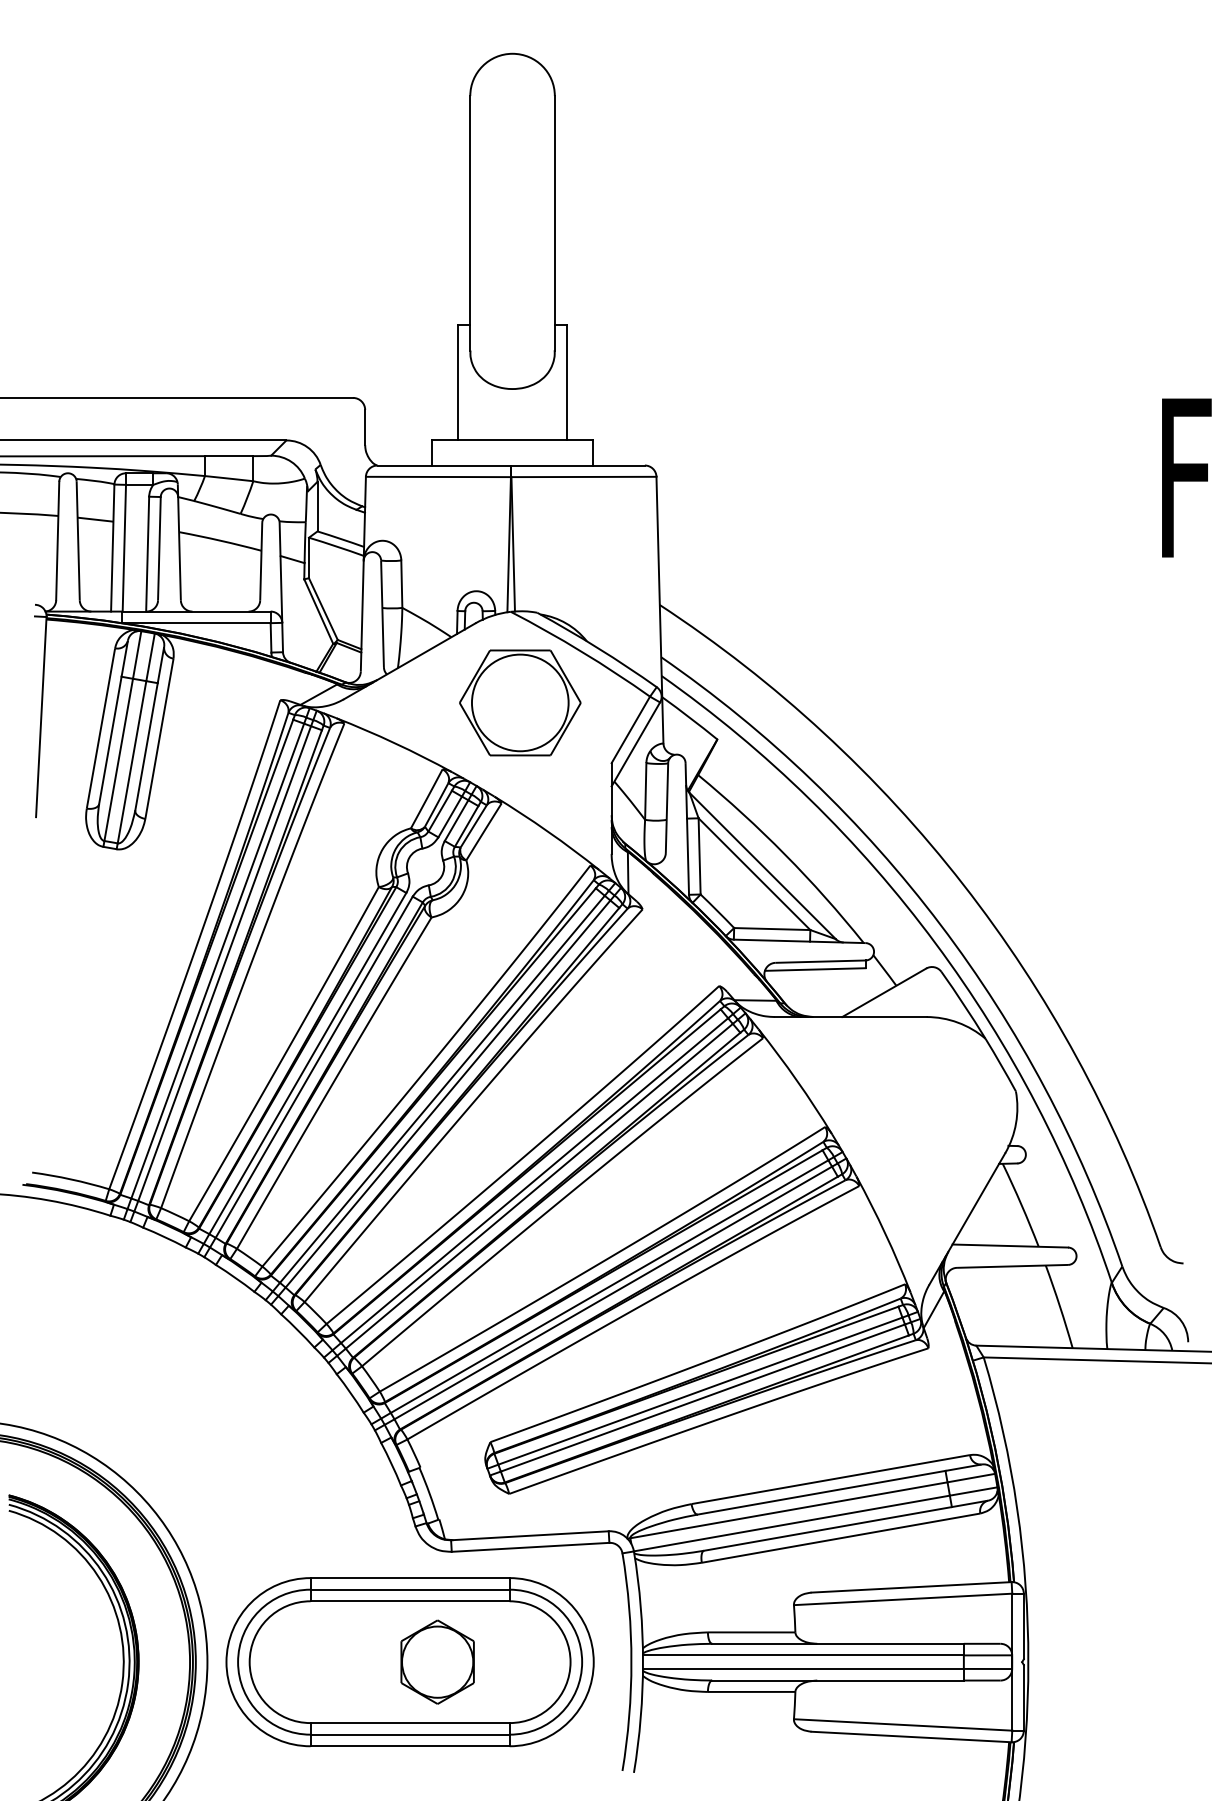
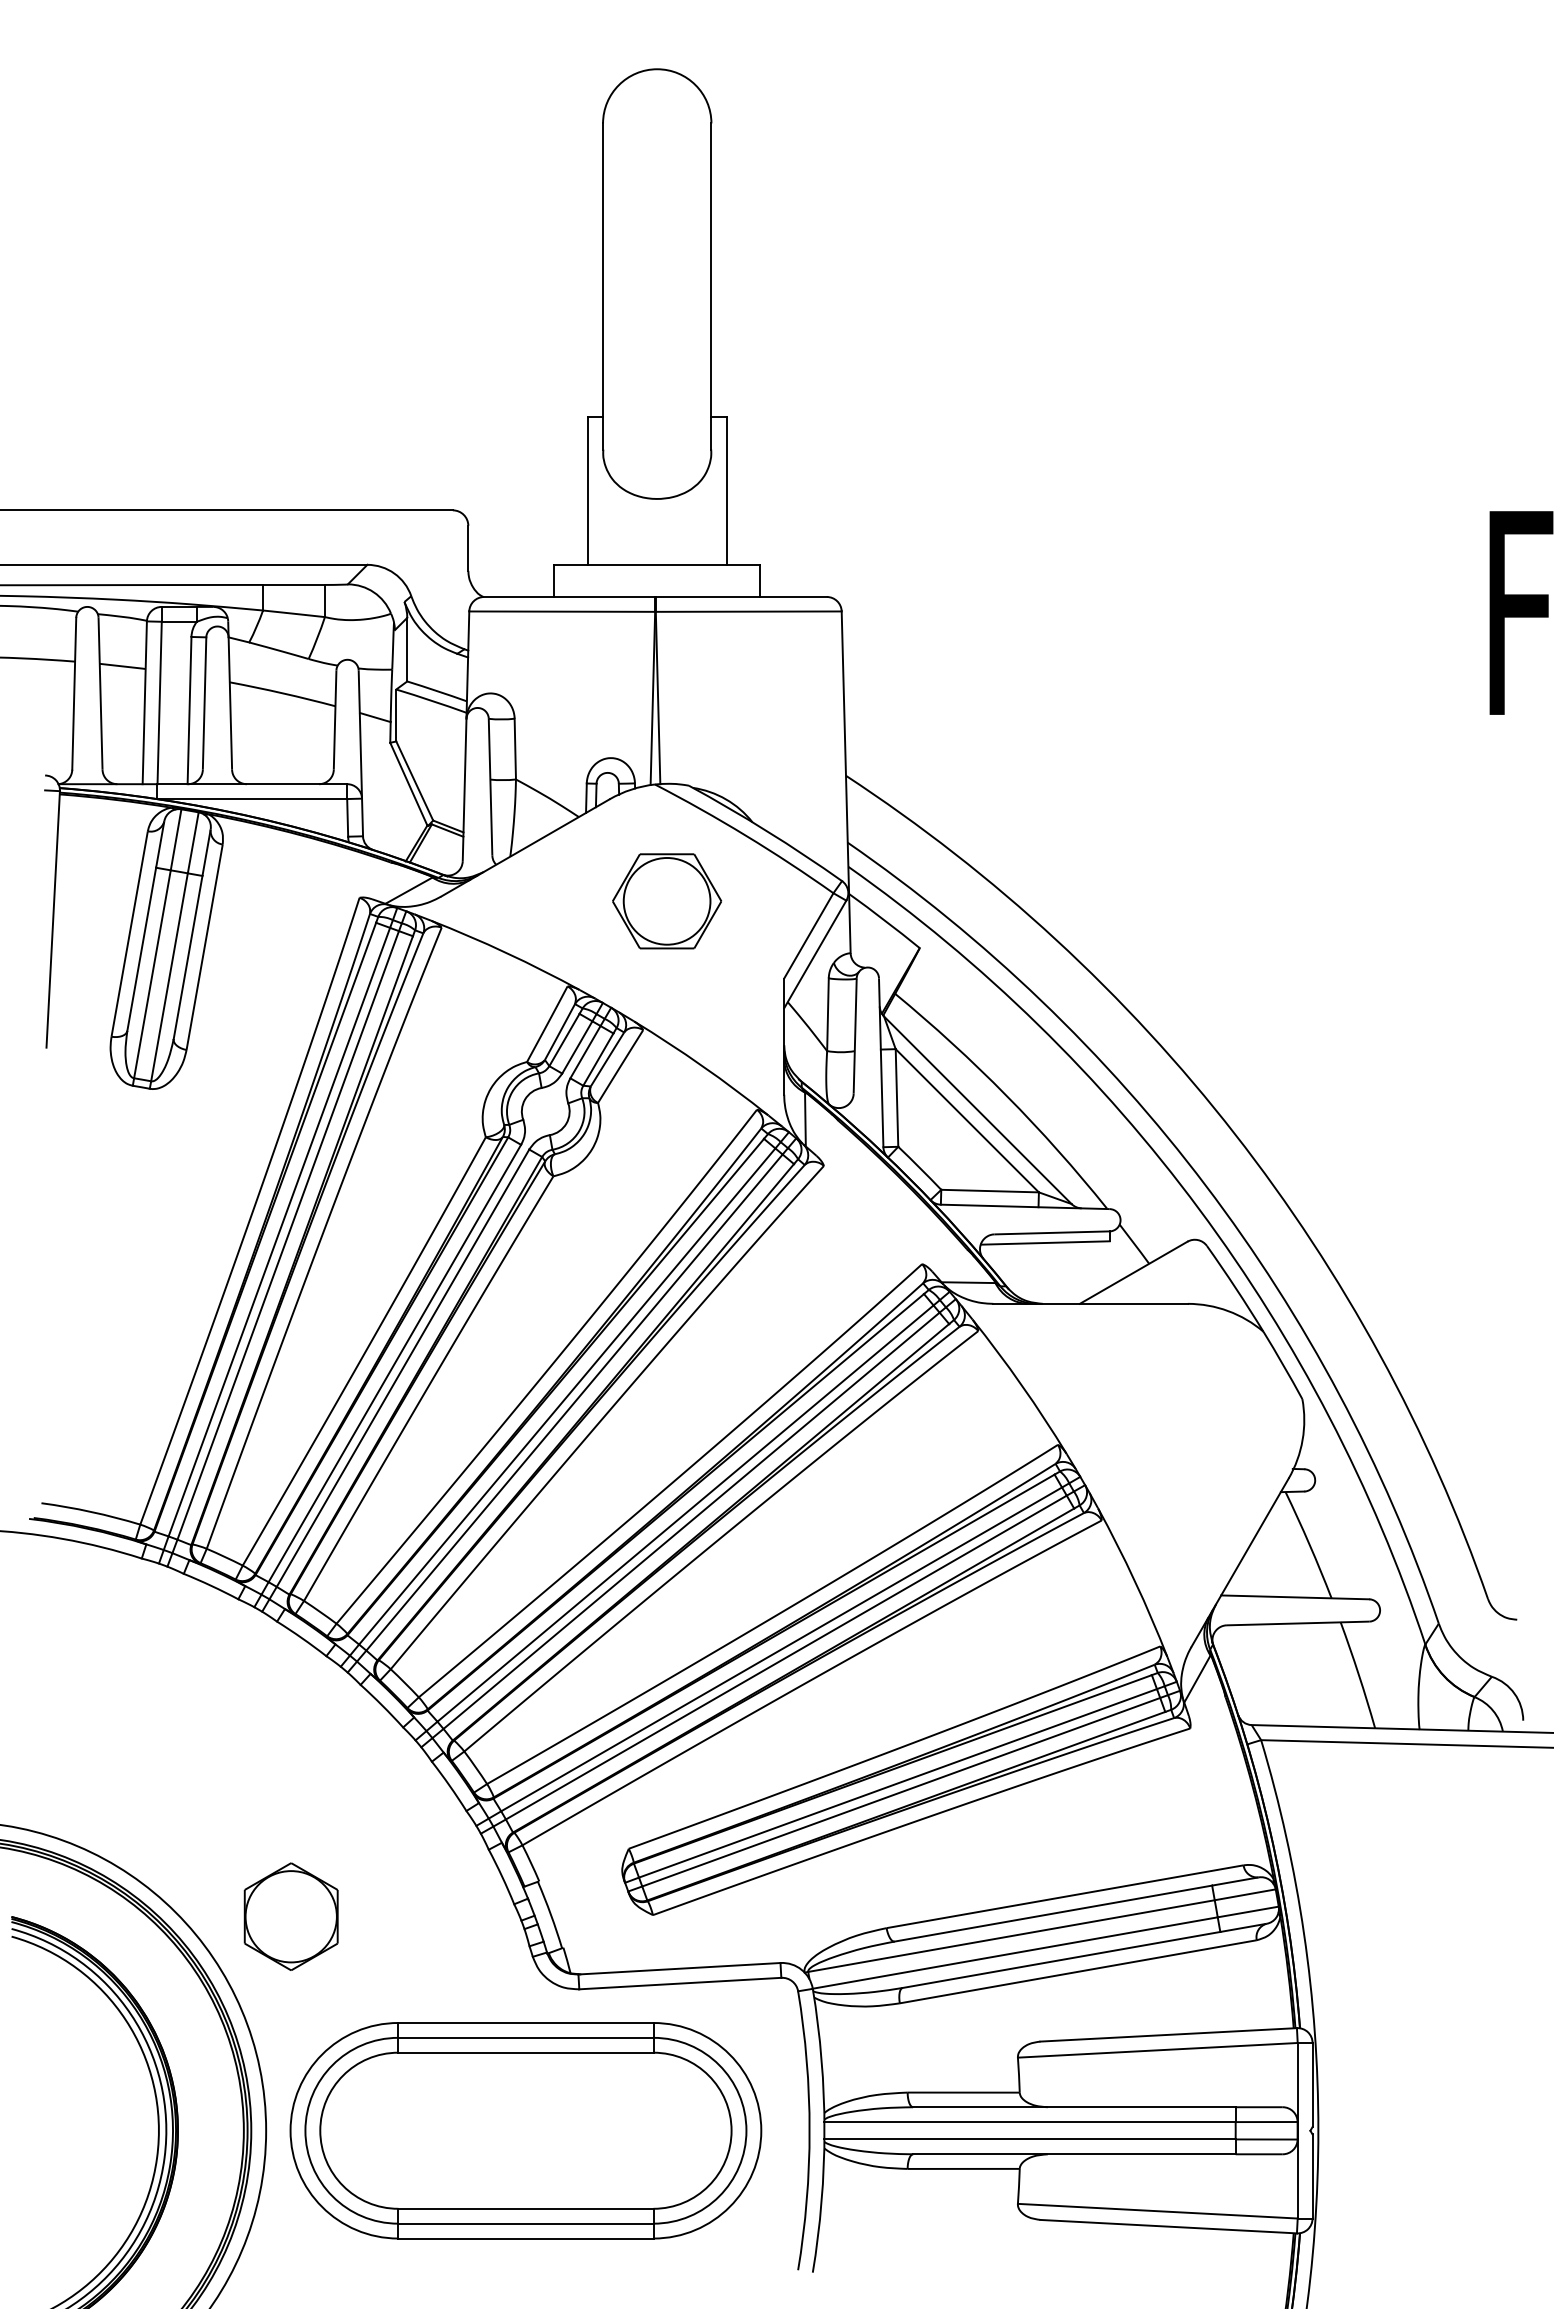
part: (519, 703) -> (666, 901), size x0.7
part: (437, 1661) -> (290, 1916), moved

